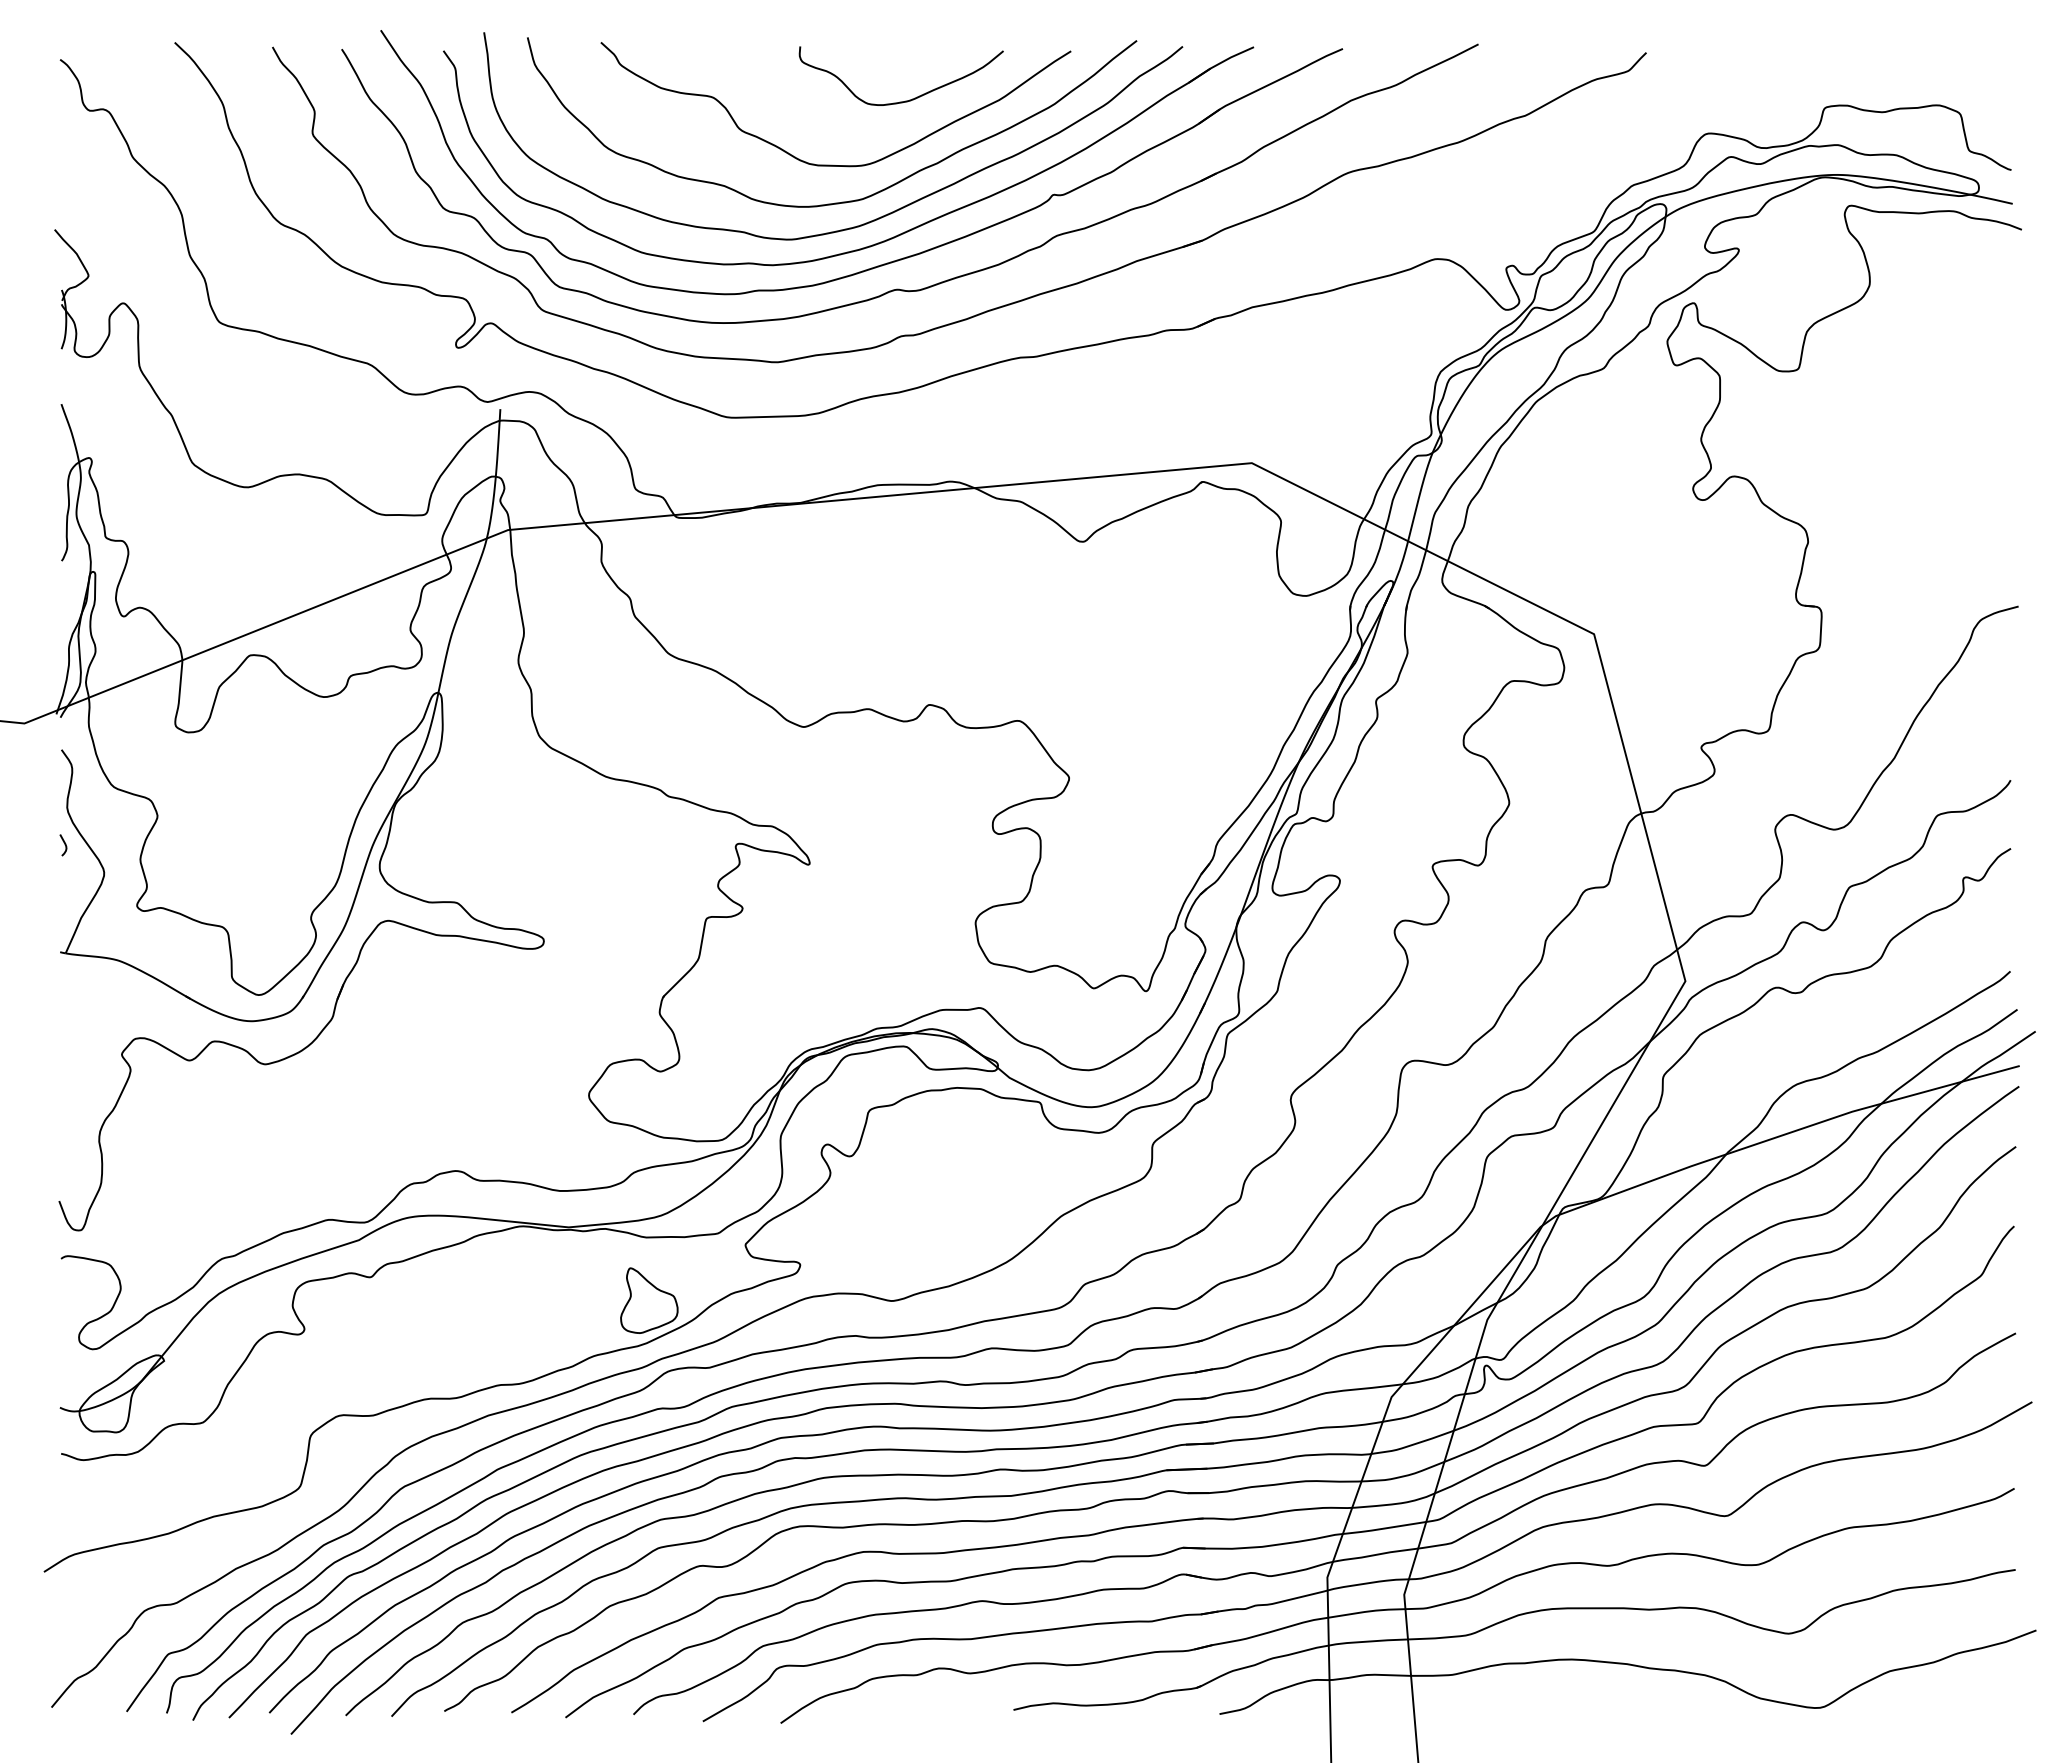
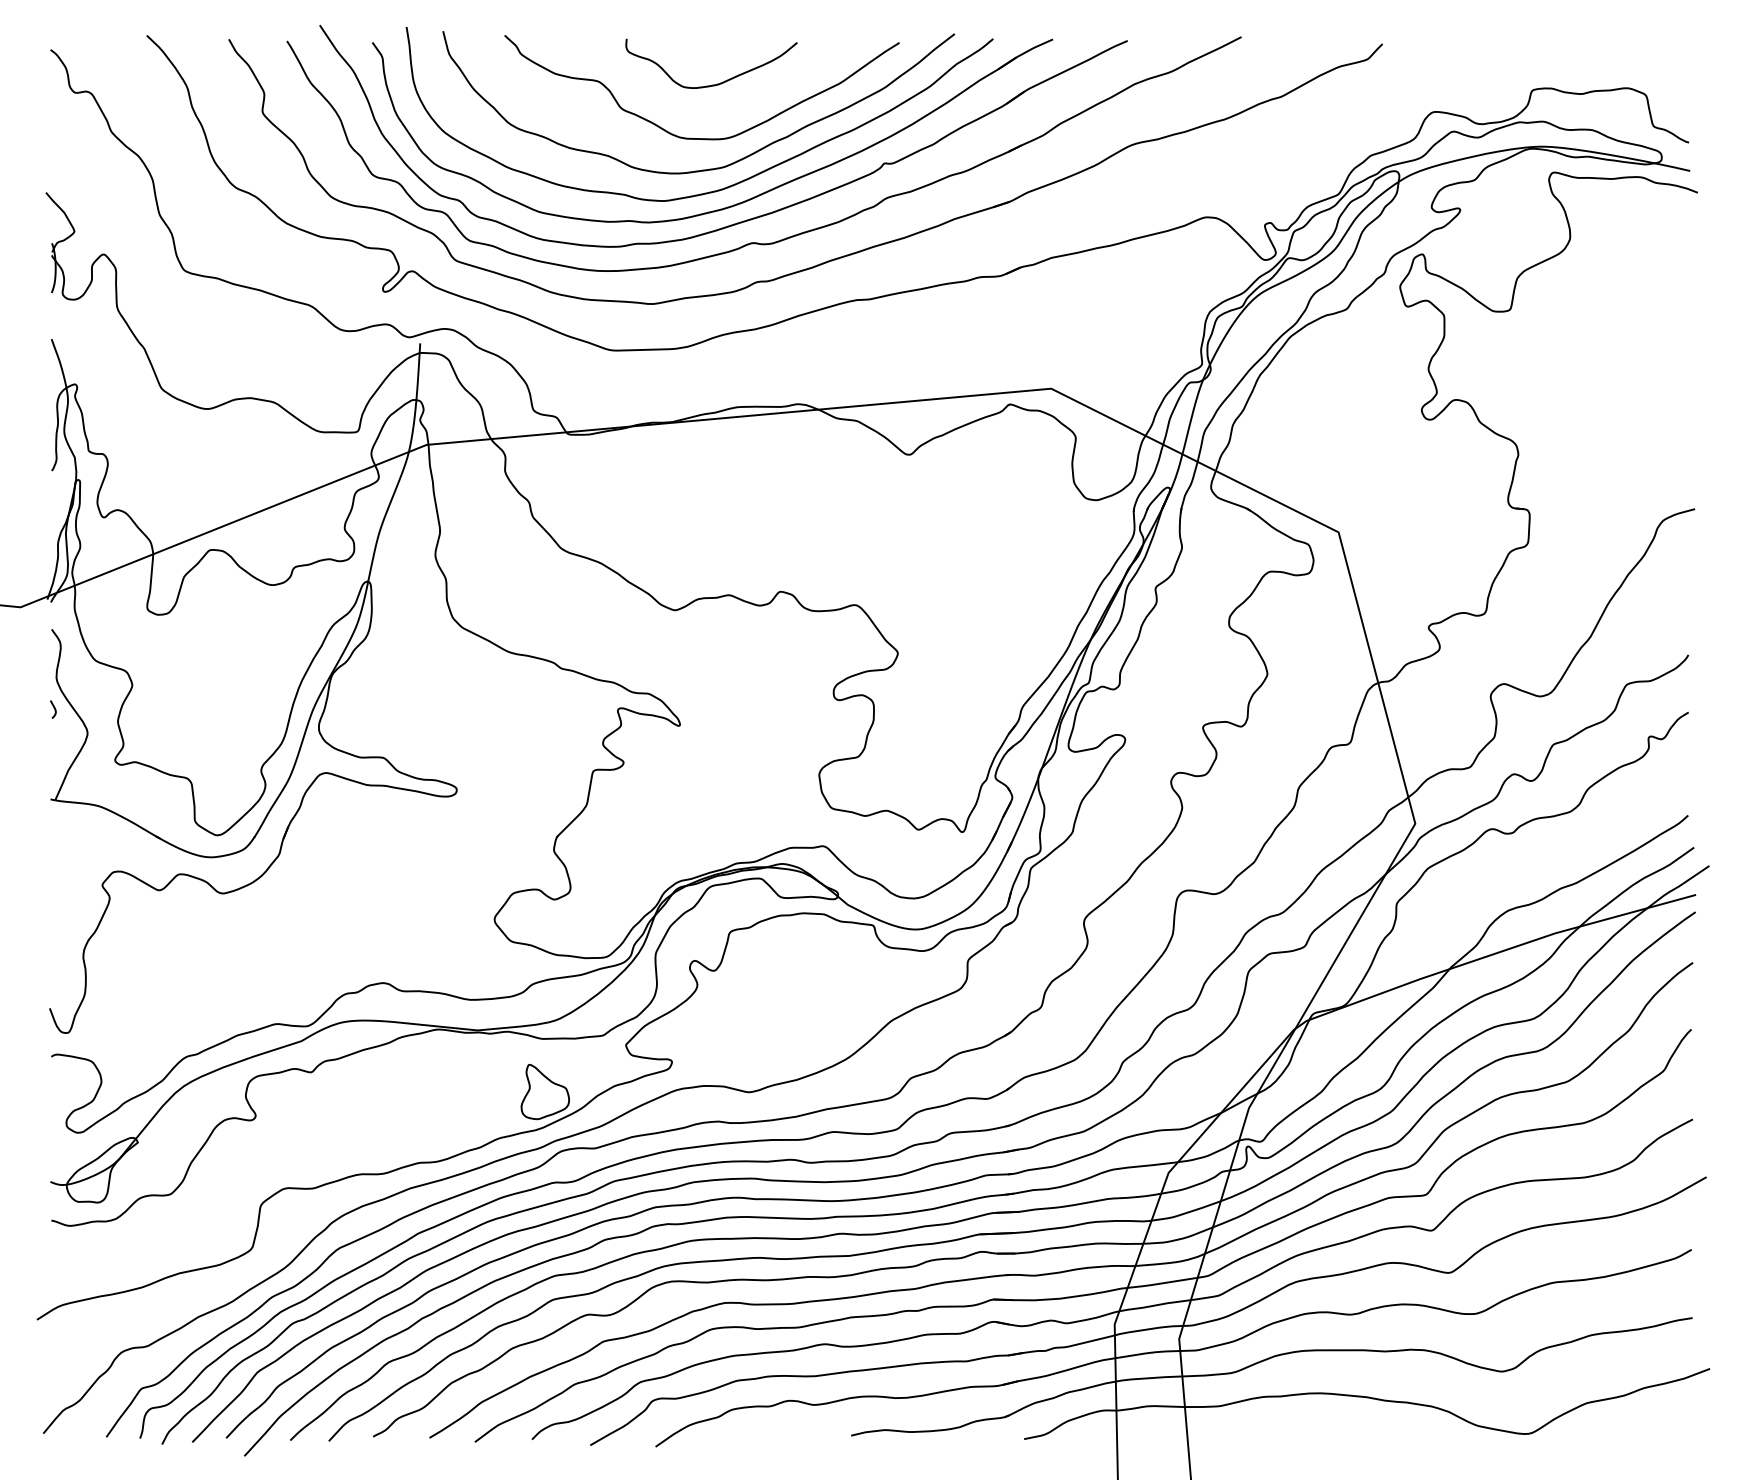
curve: (905, 100) -> (715, 84), moved

